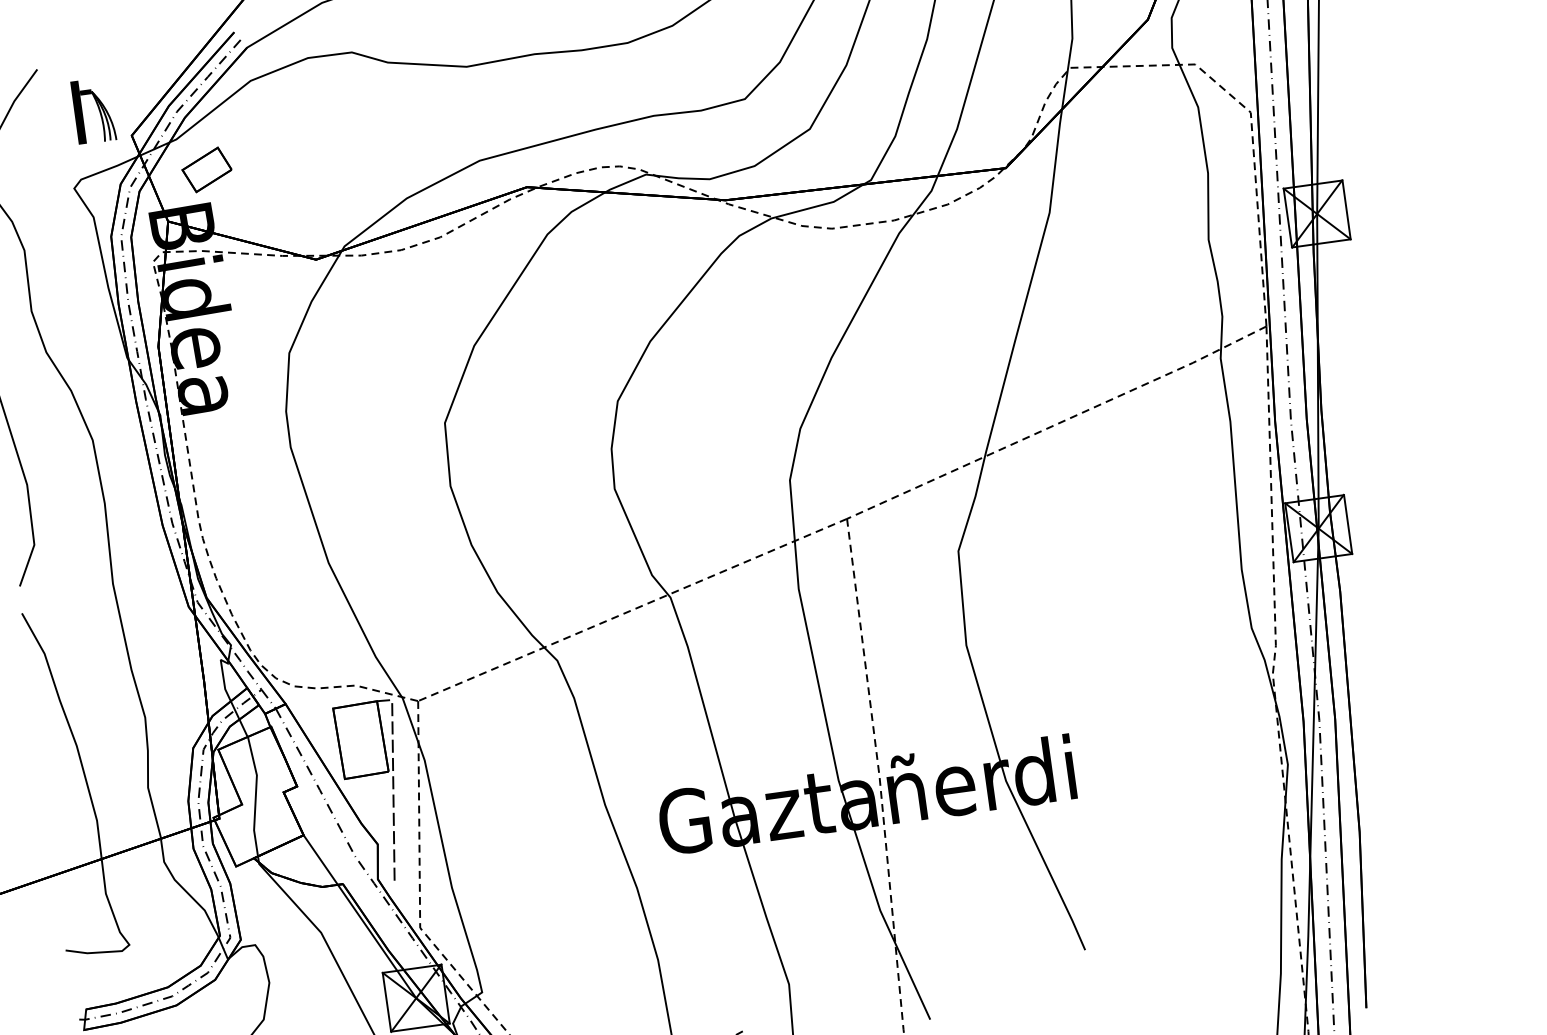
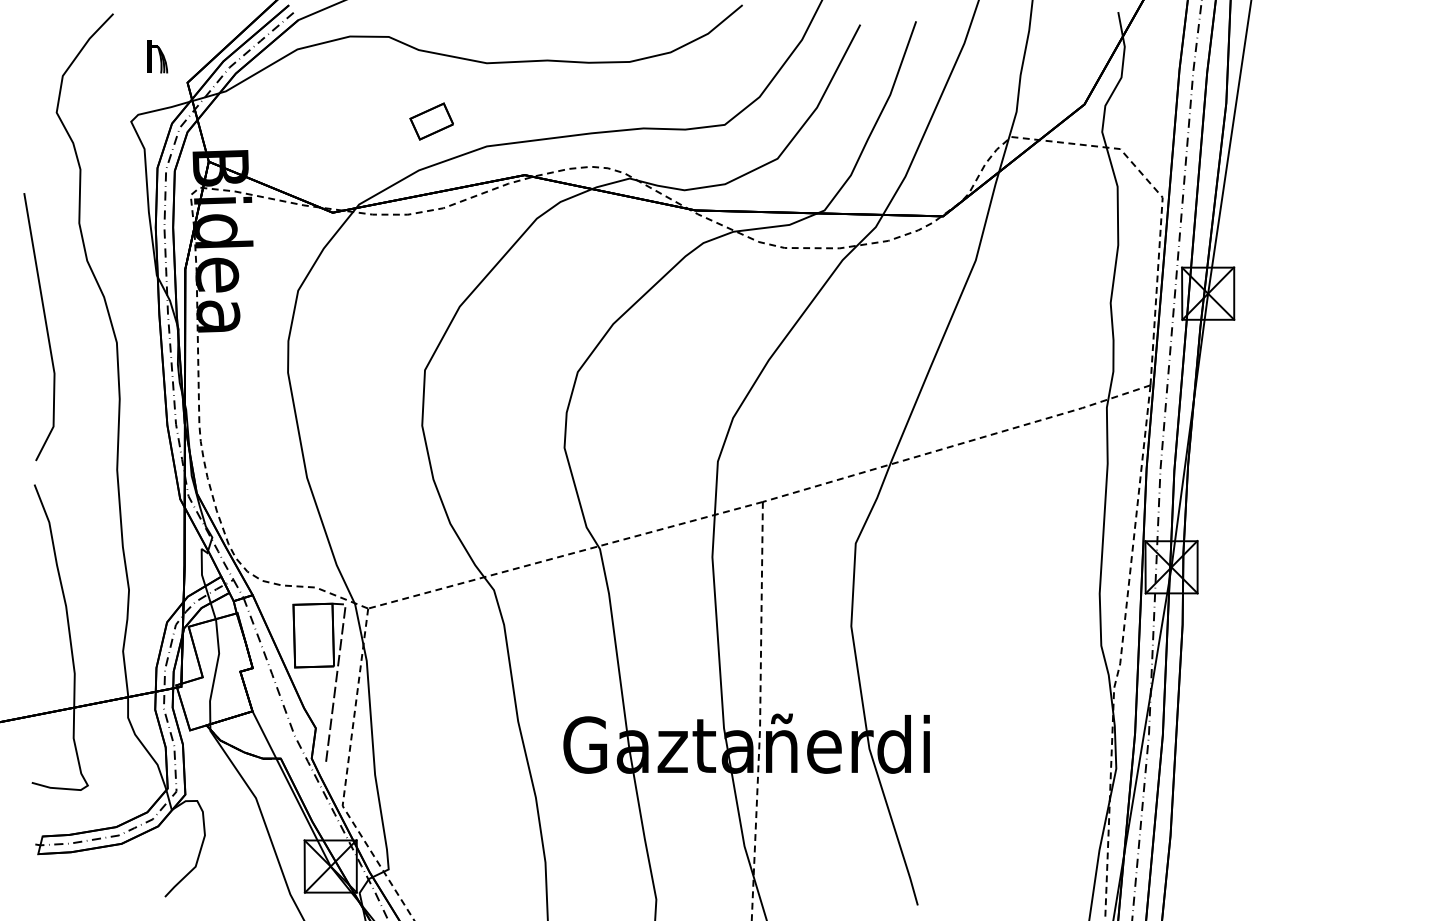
part: (93, 110) -> (157, 56), size x0.6
part: (206, 169) -> (431, 121), moved

